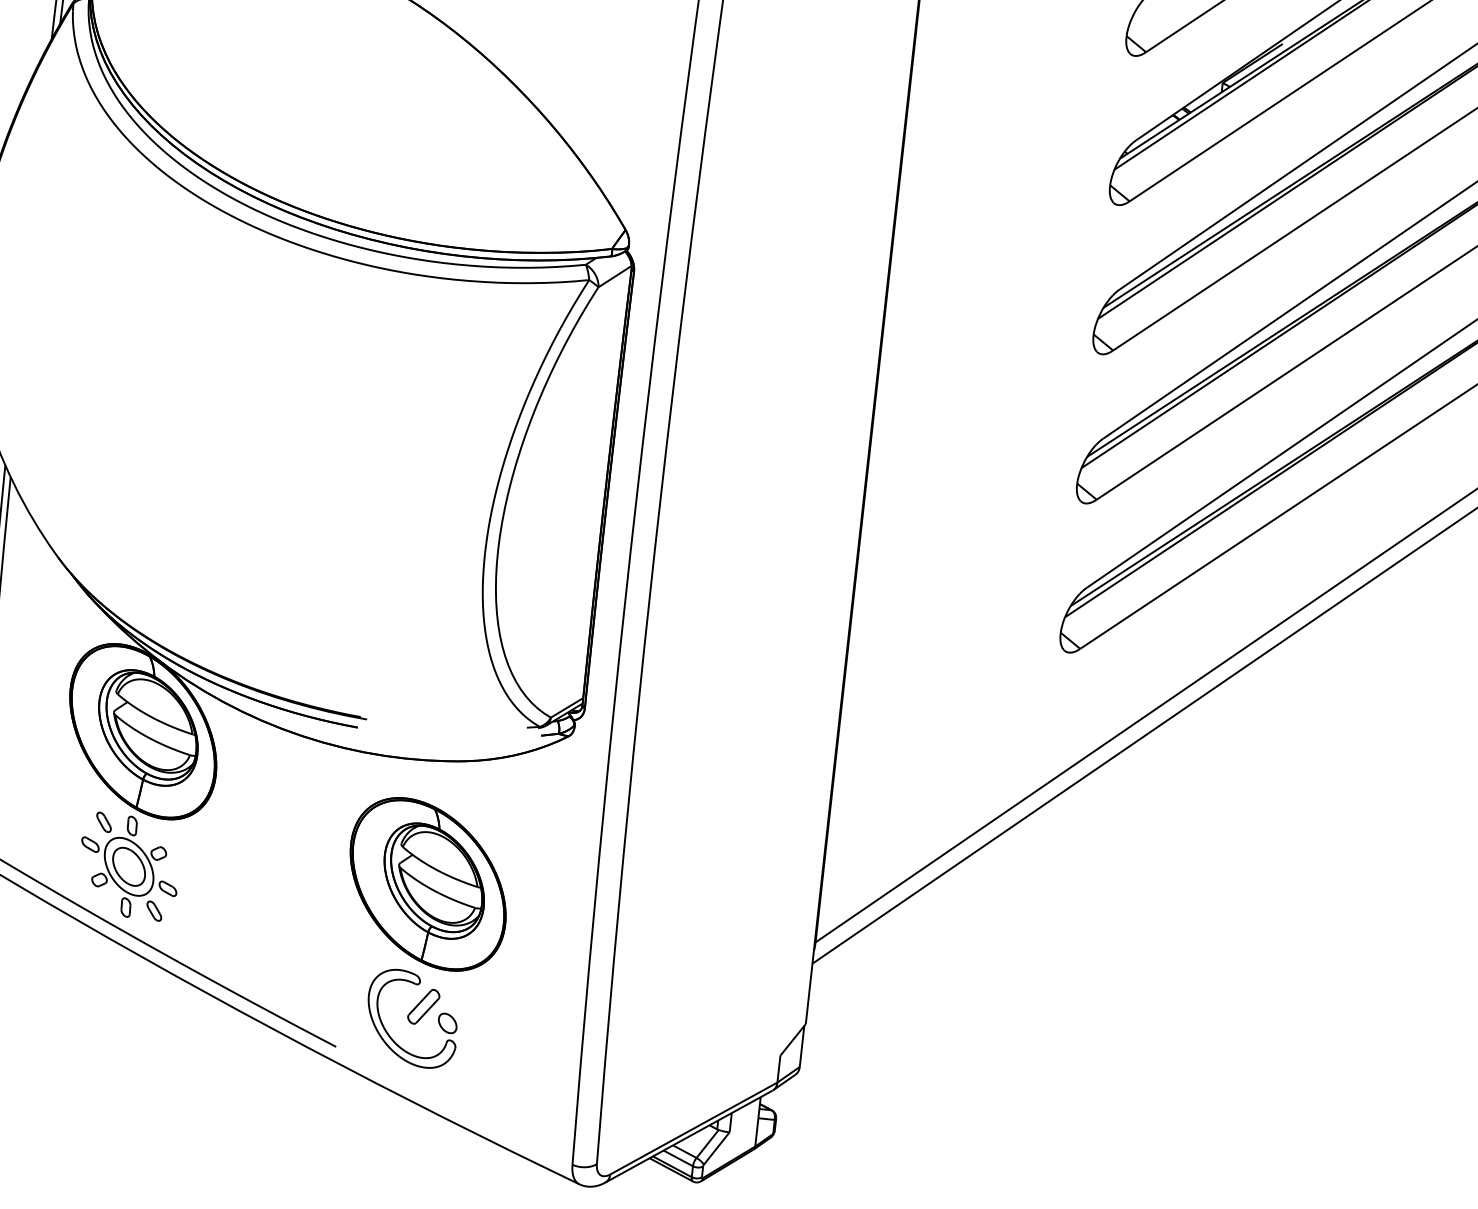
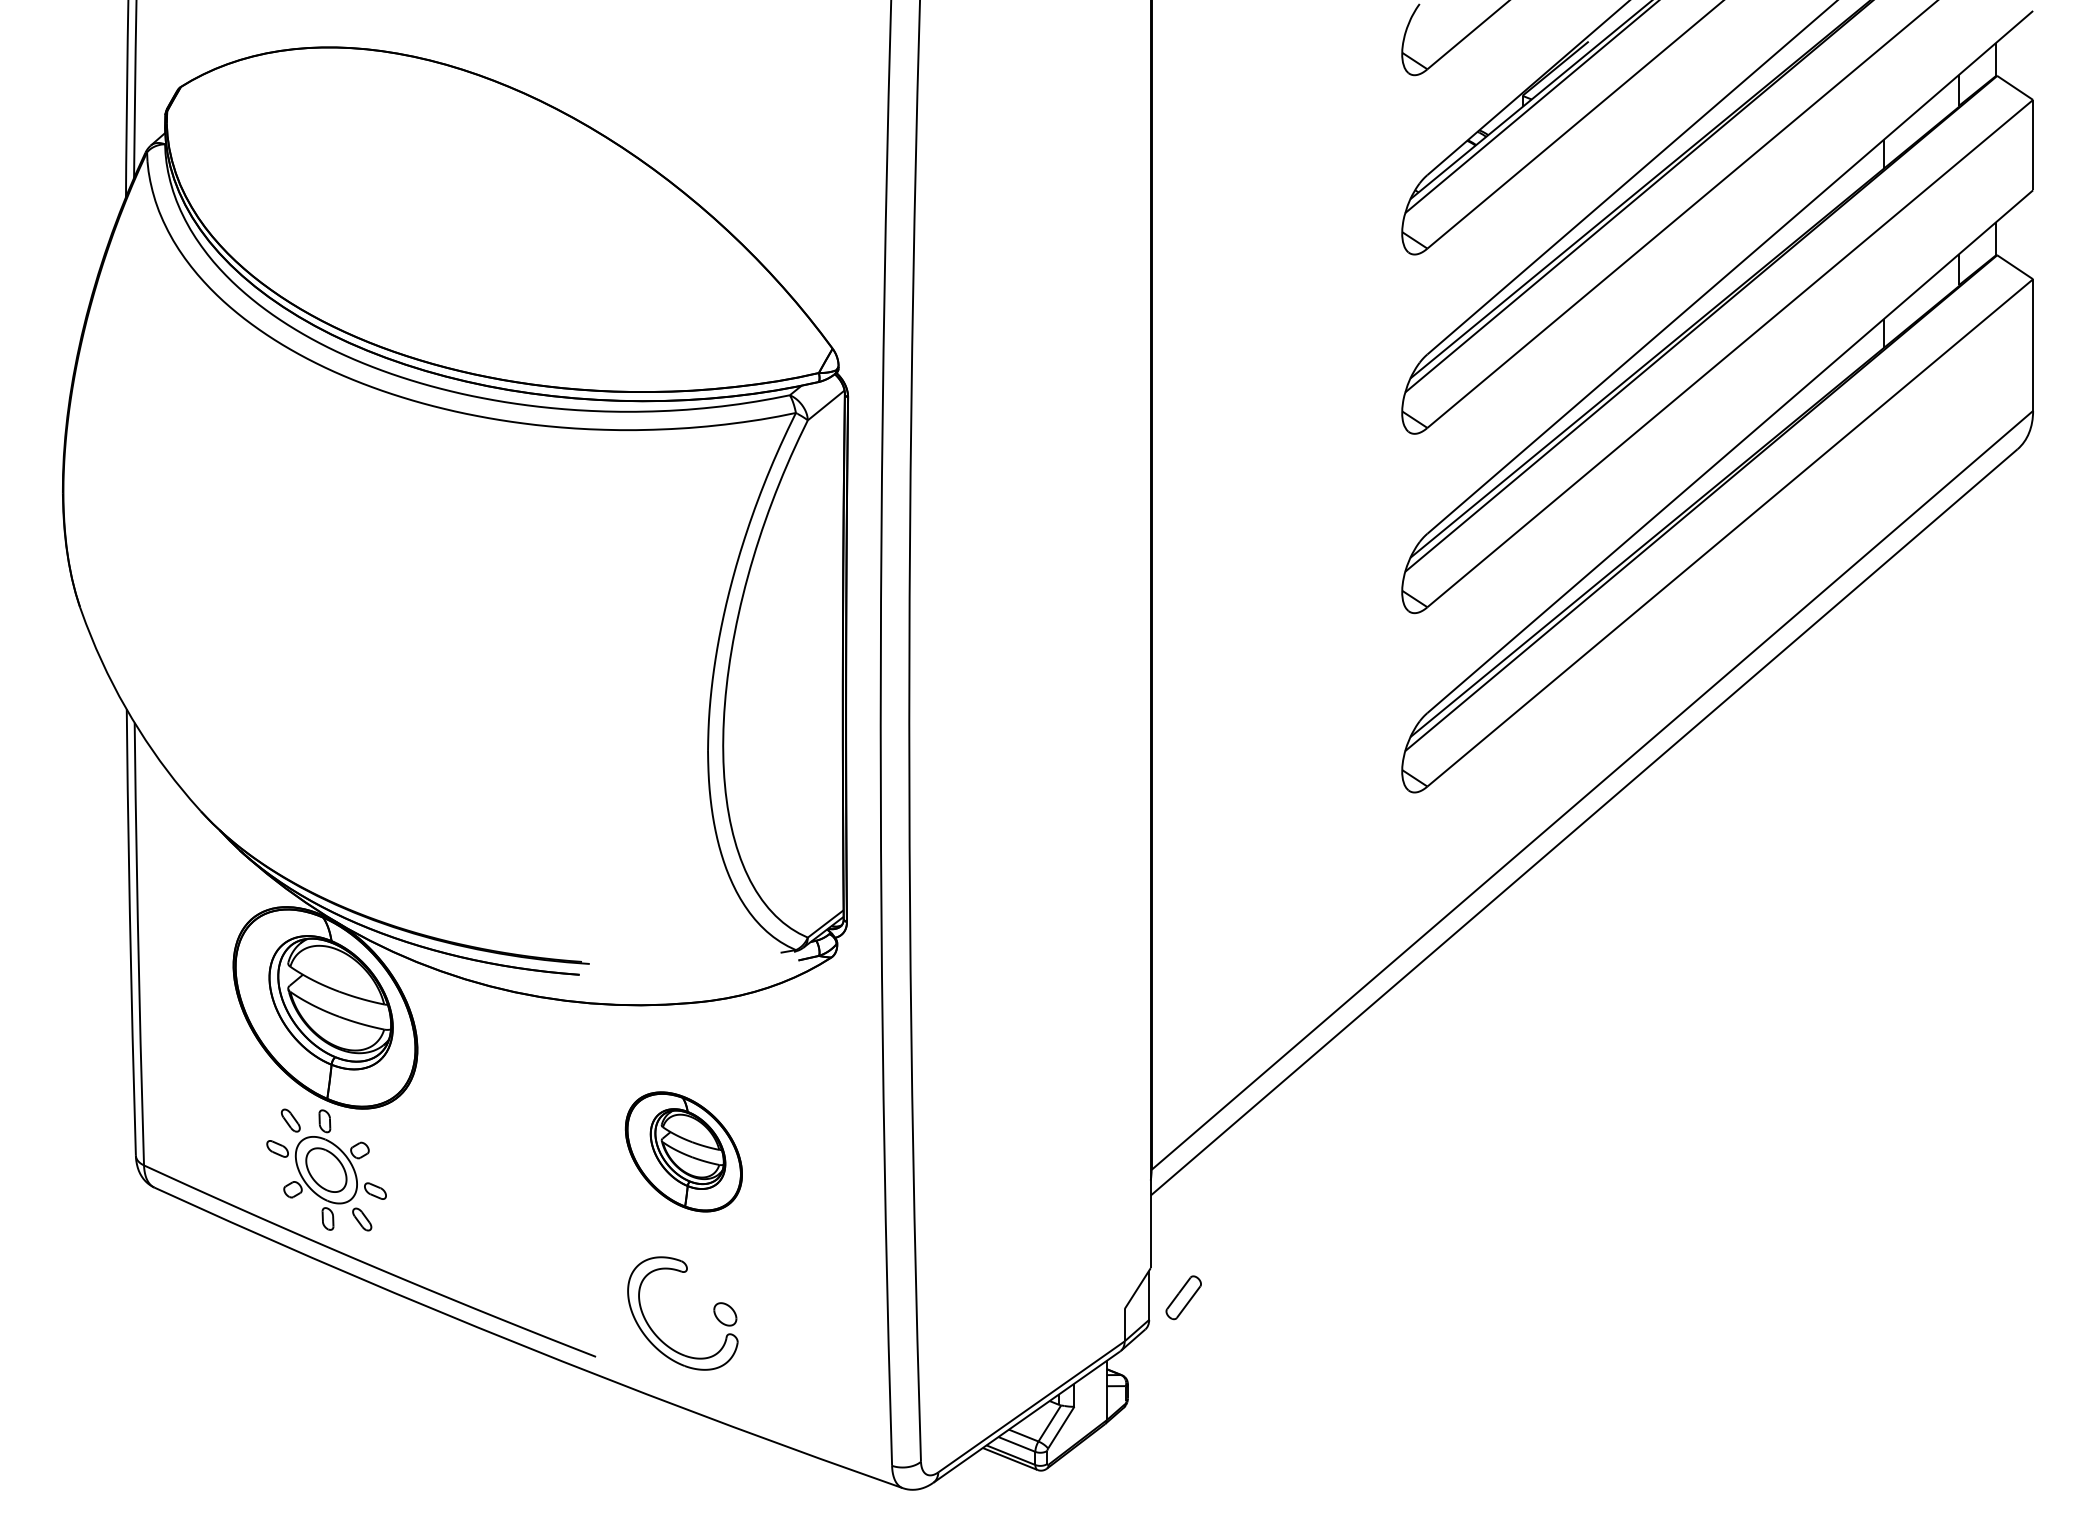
part: (427, 884) -> (683, 1151), size x0.6
part: (423, 1006) -> (1183, 1297), moved

